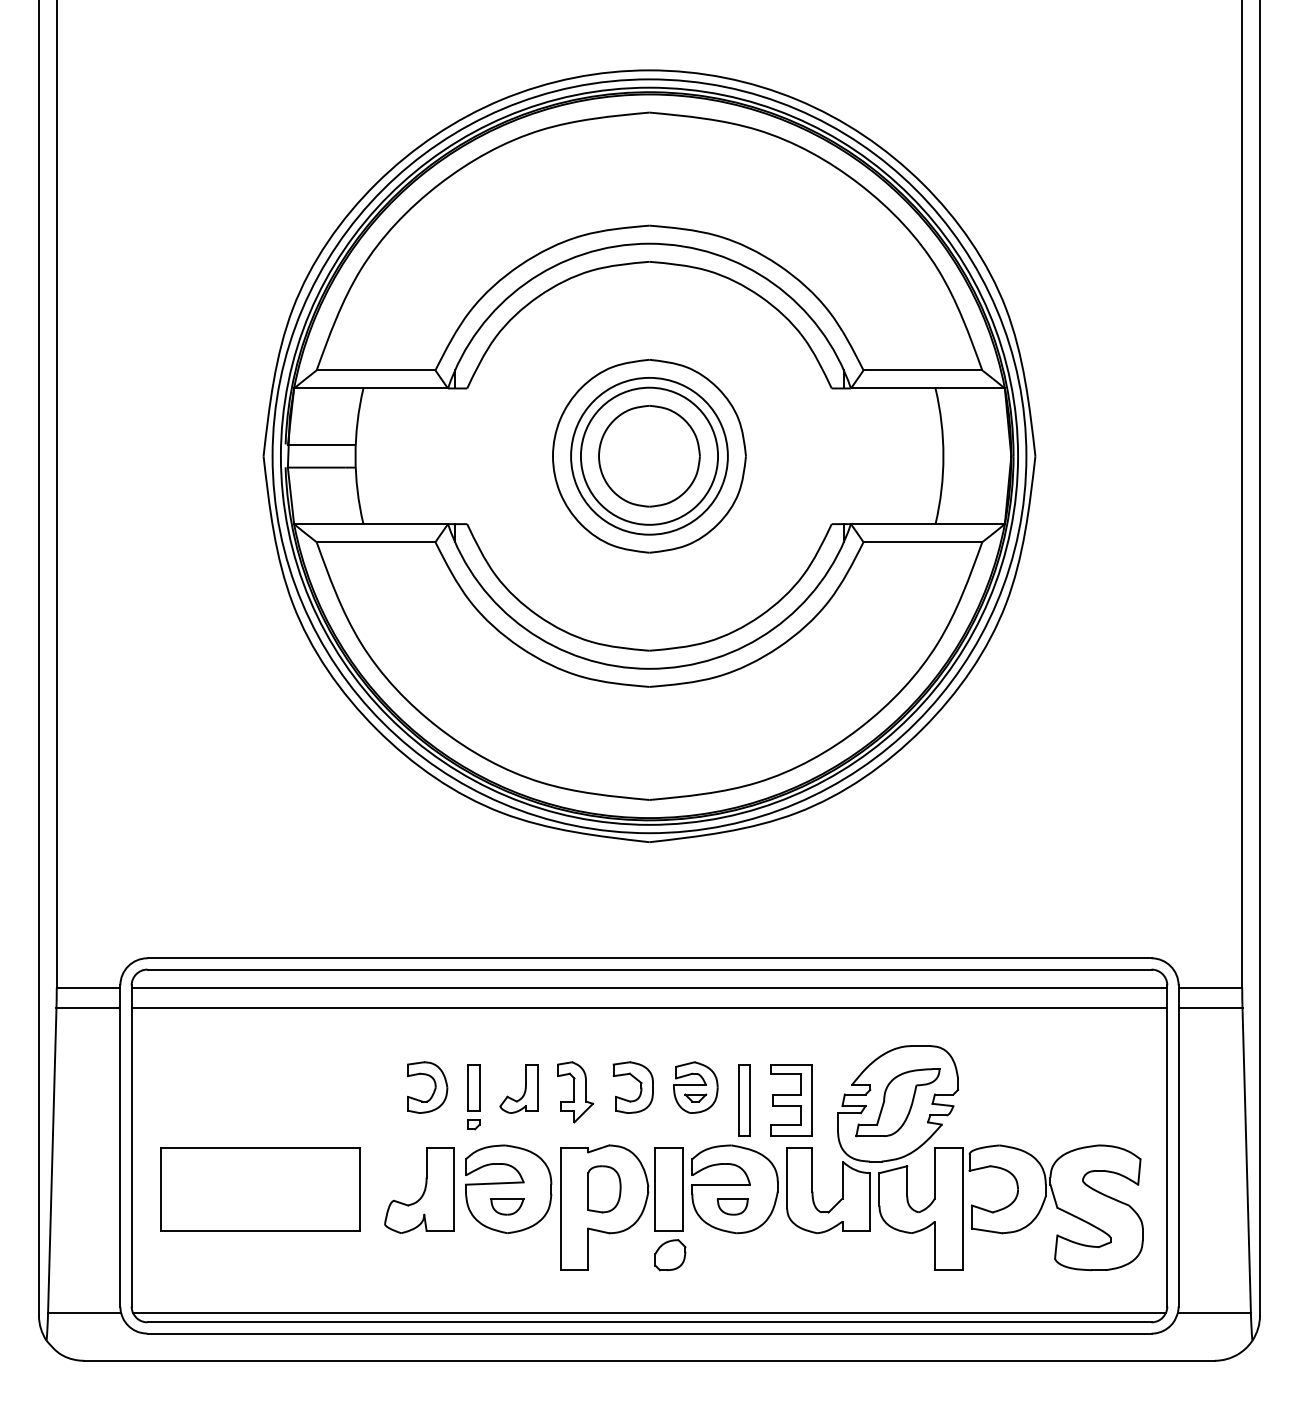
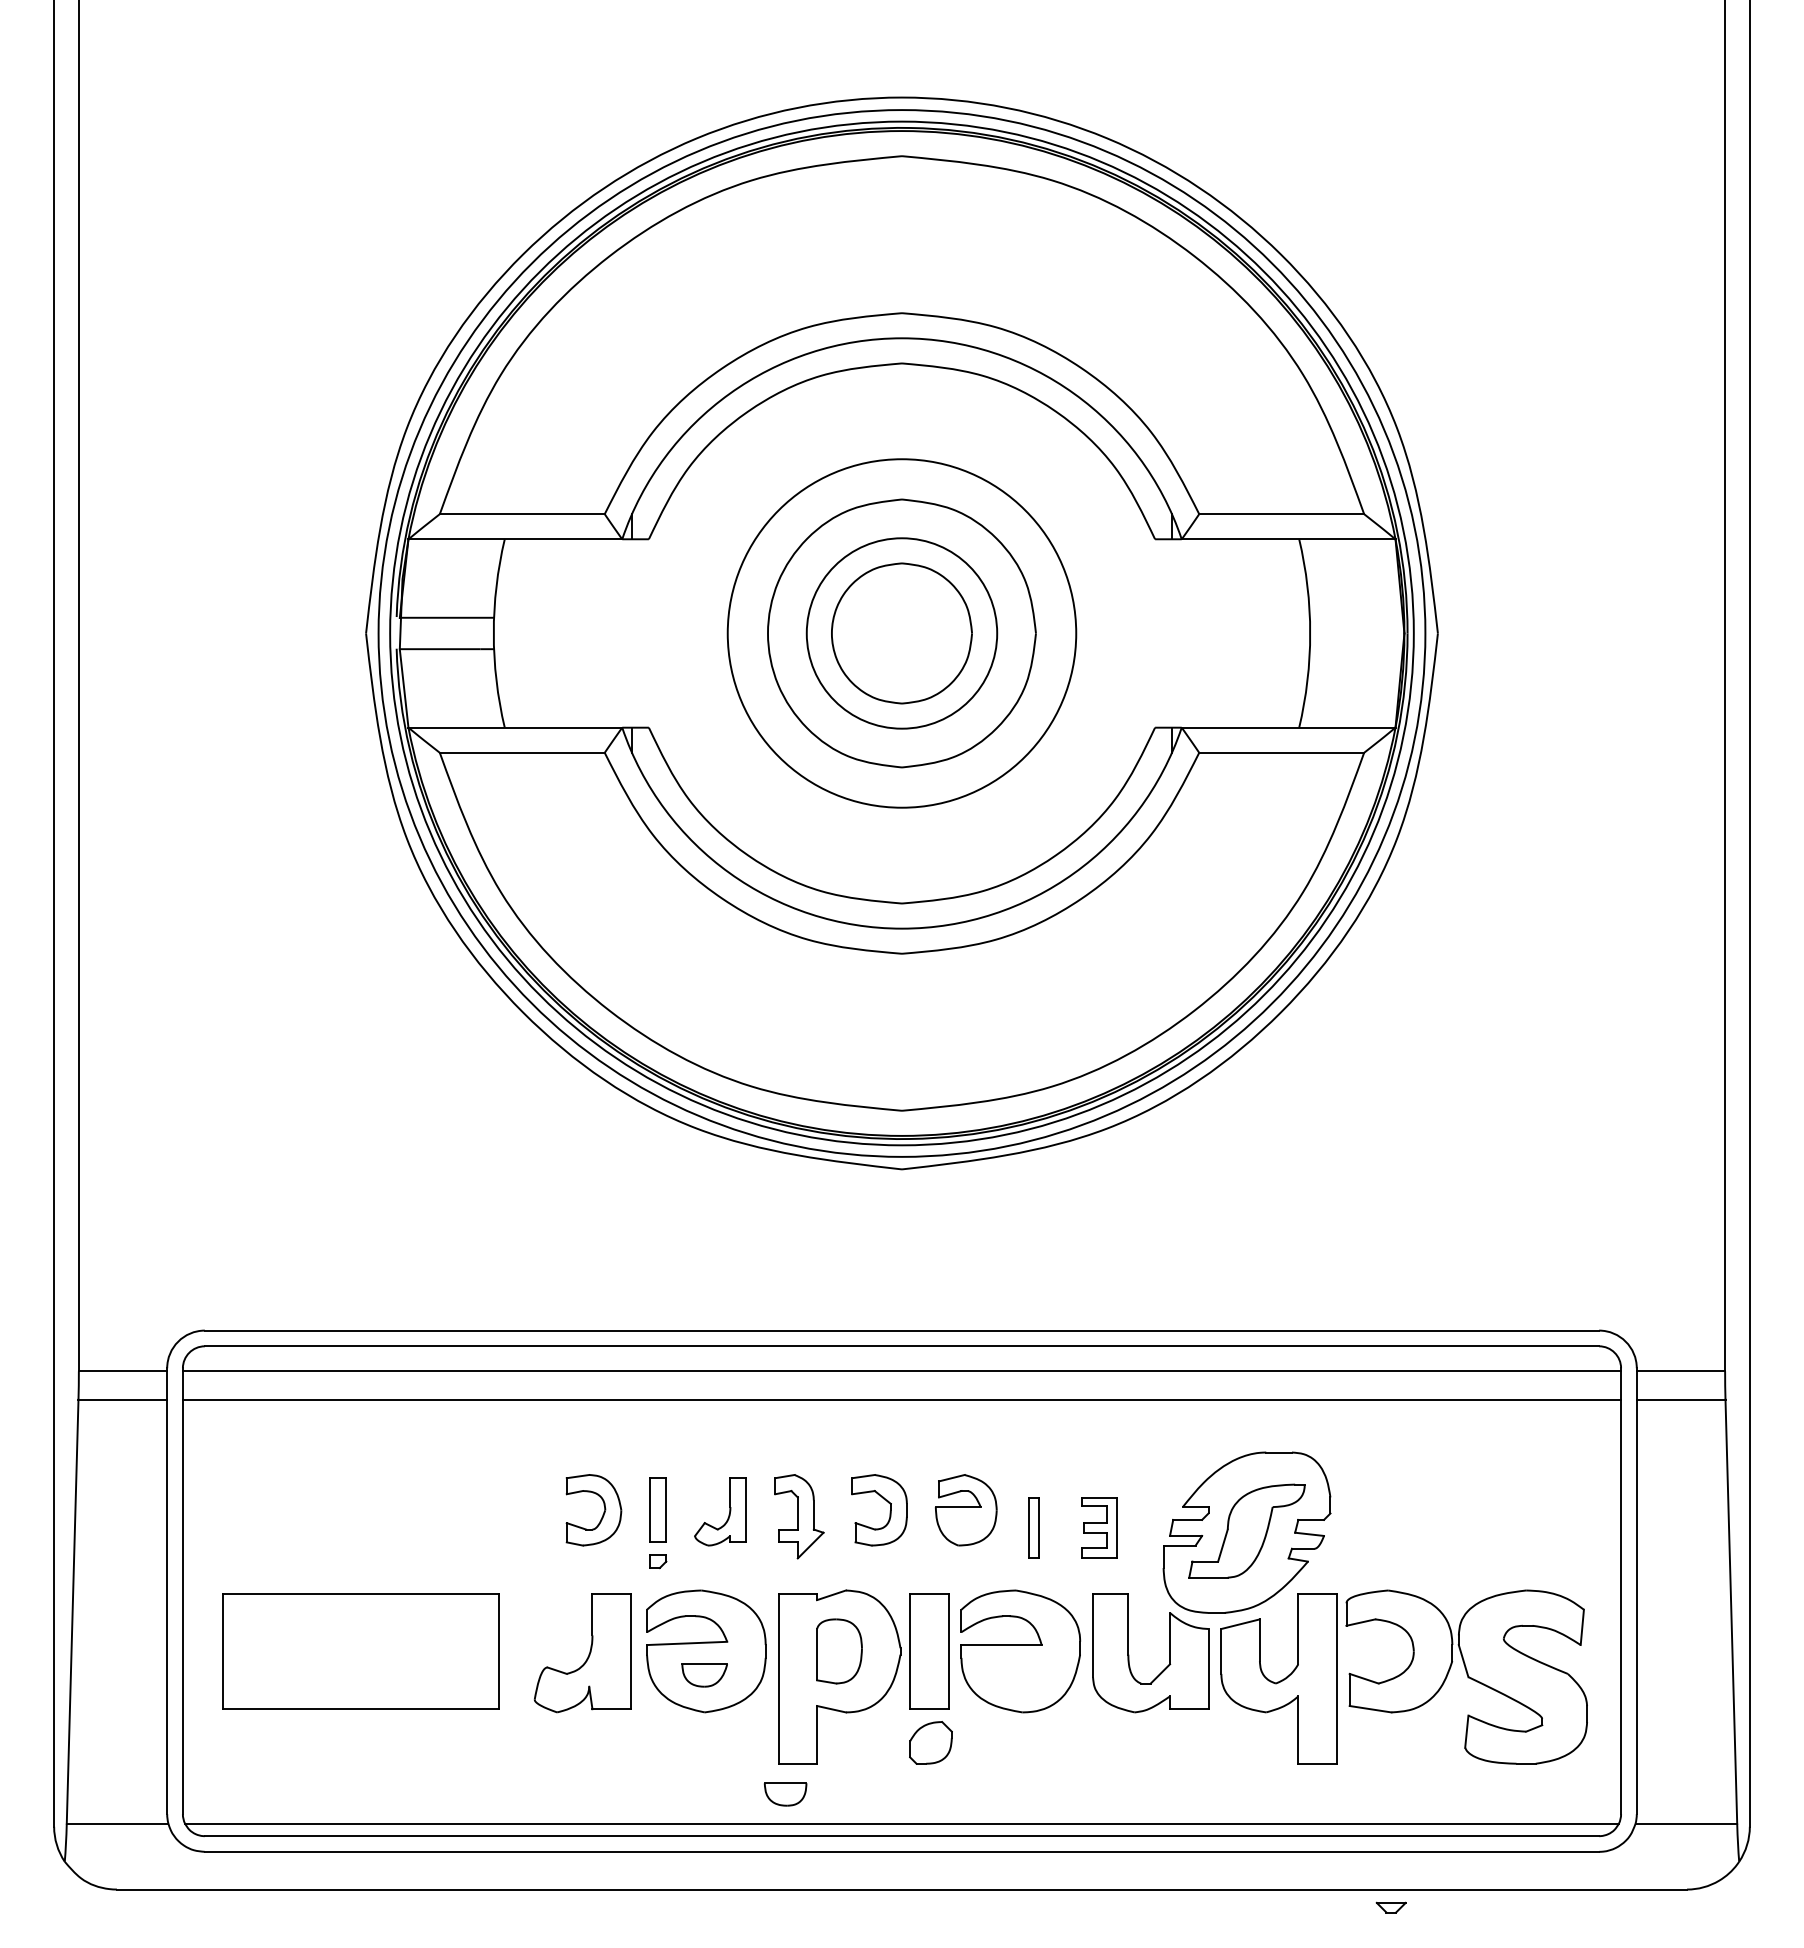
circle: (649, 456) -> (901, 633), size x1.6
part: (695, 1097) -> (1390, 1907), moved
part: (744, 1100) -> (1033, 1527), size x0.6
part: (791, 1100) -> (1099, 1527), size x0.6
part: (732, 1206) -> (785, 1794), moved

